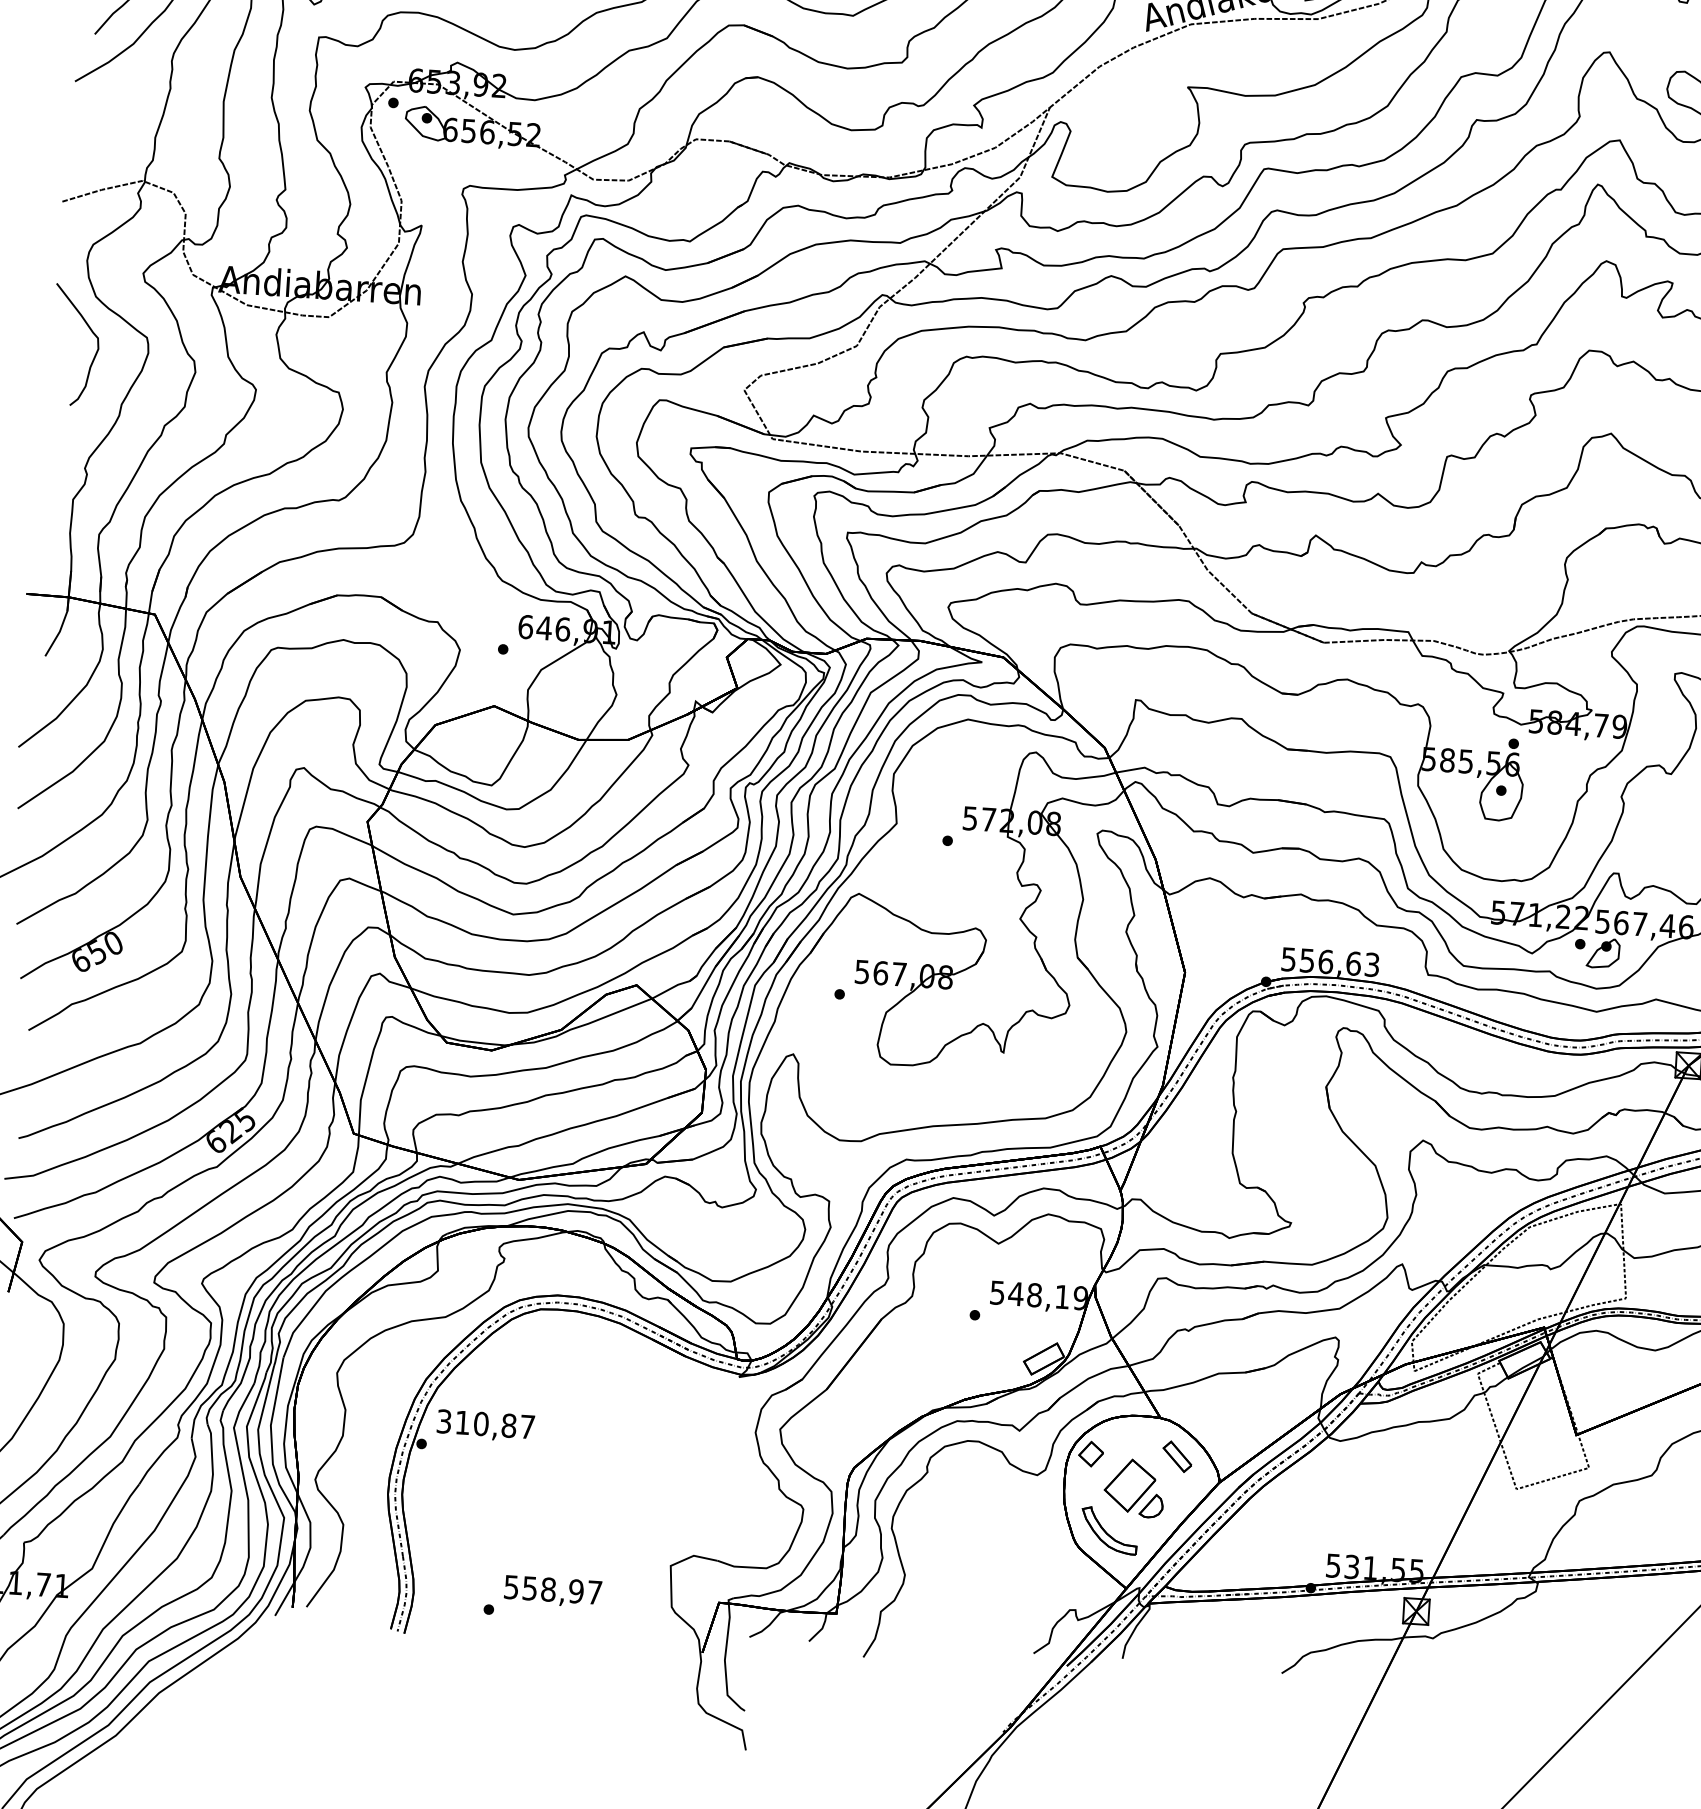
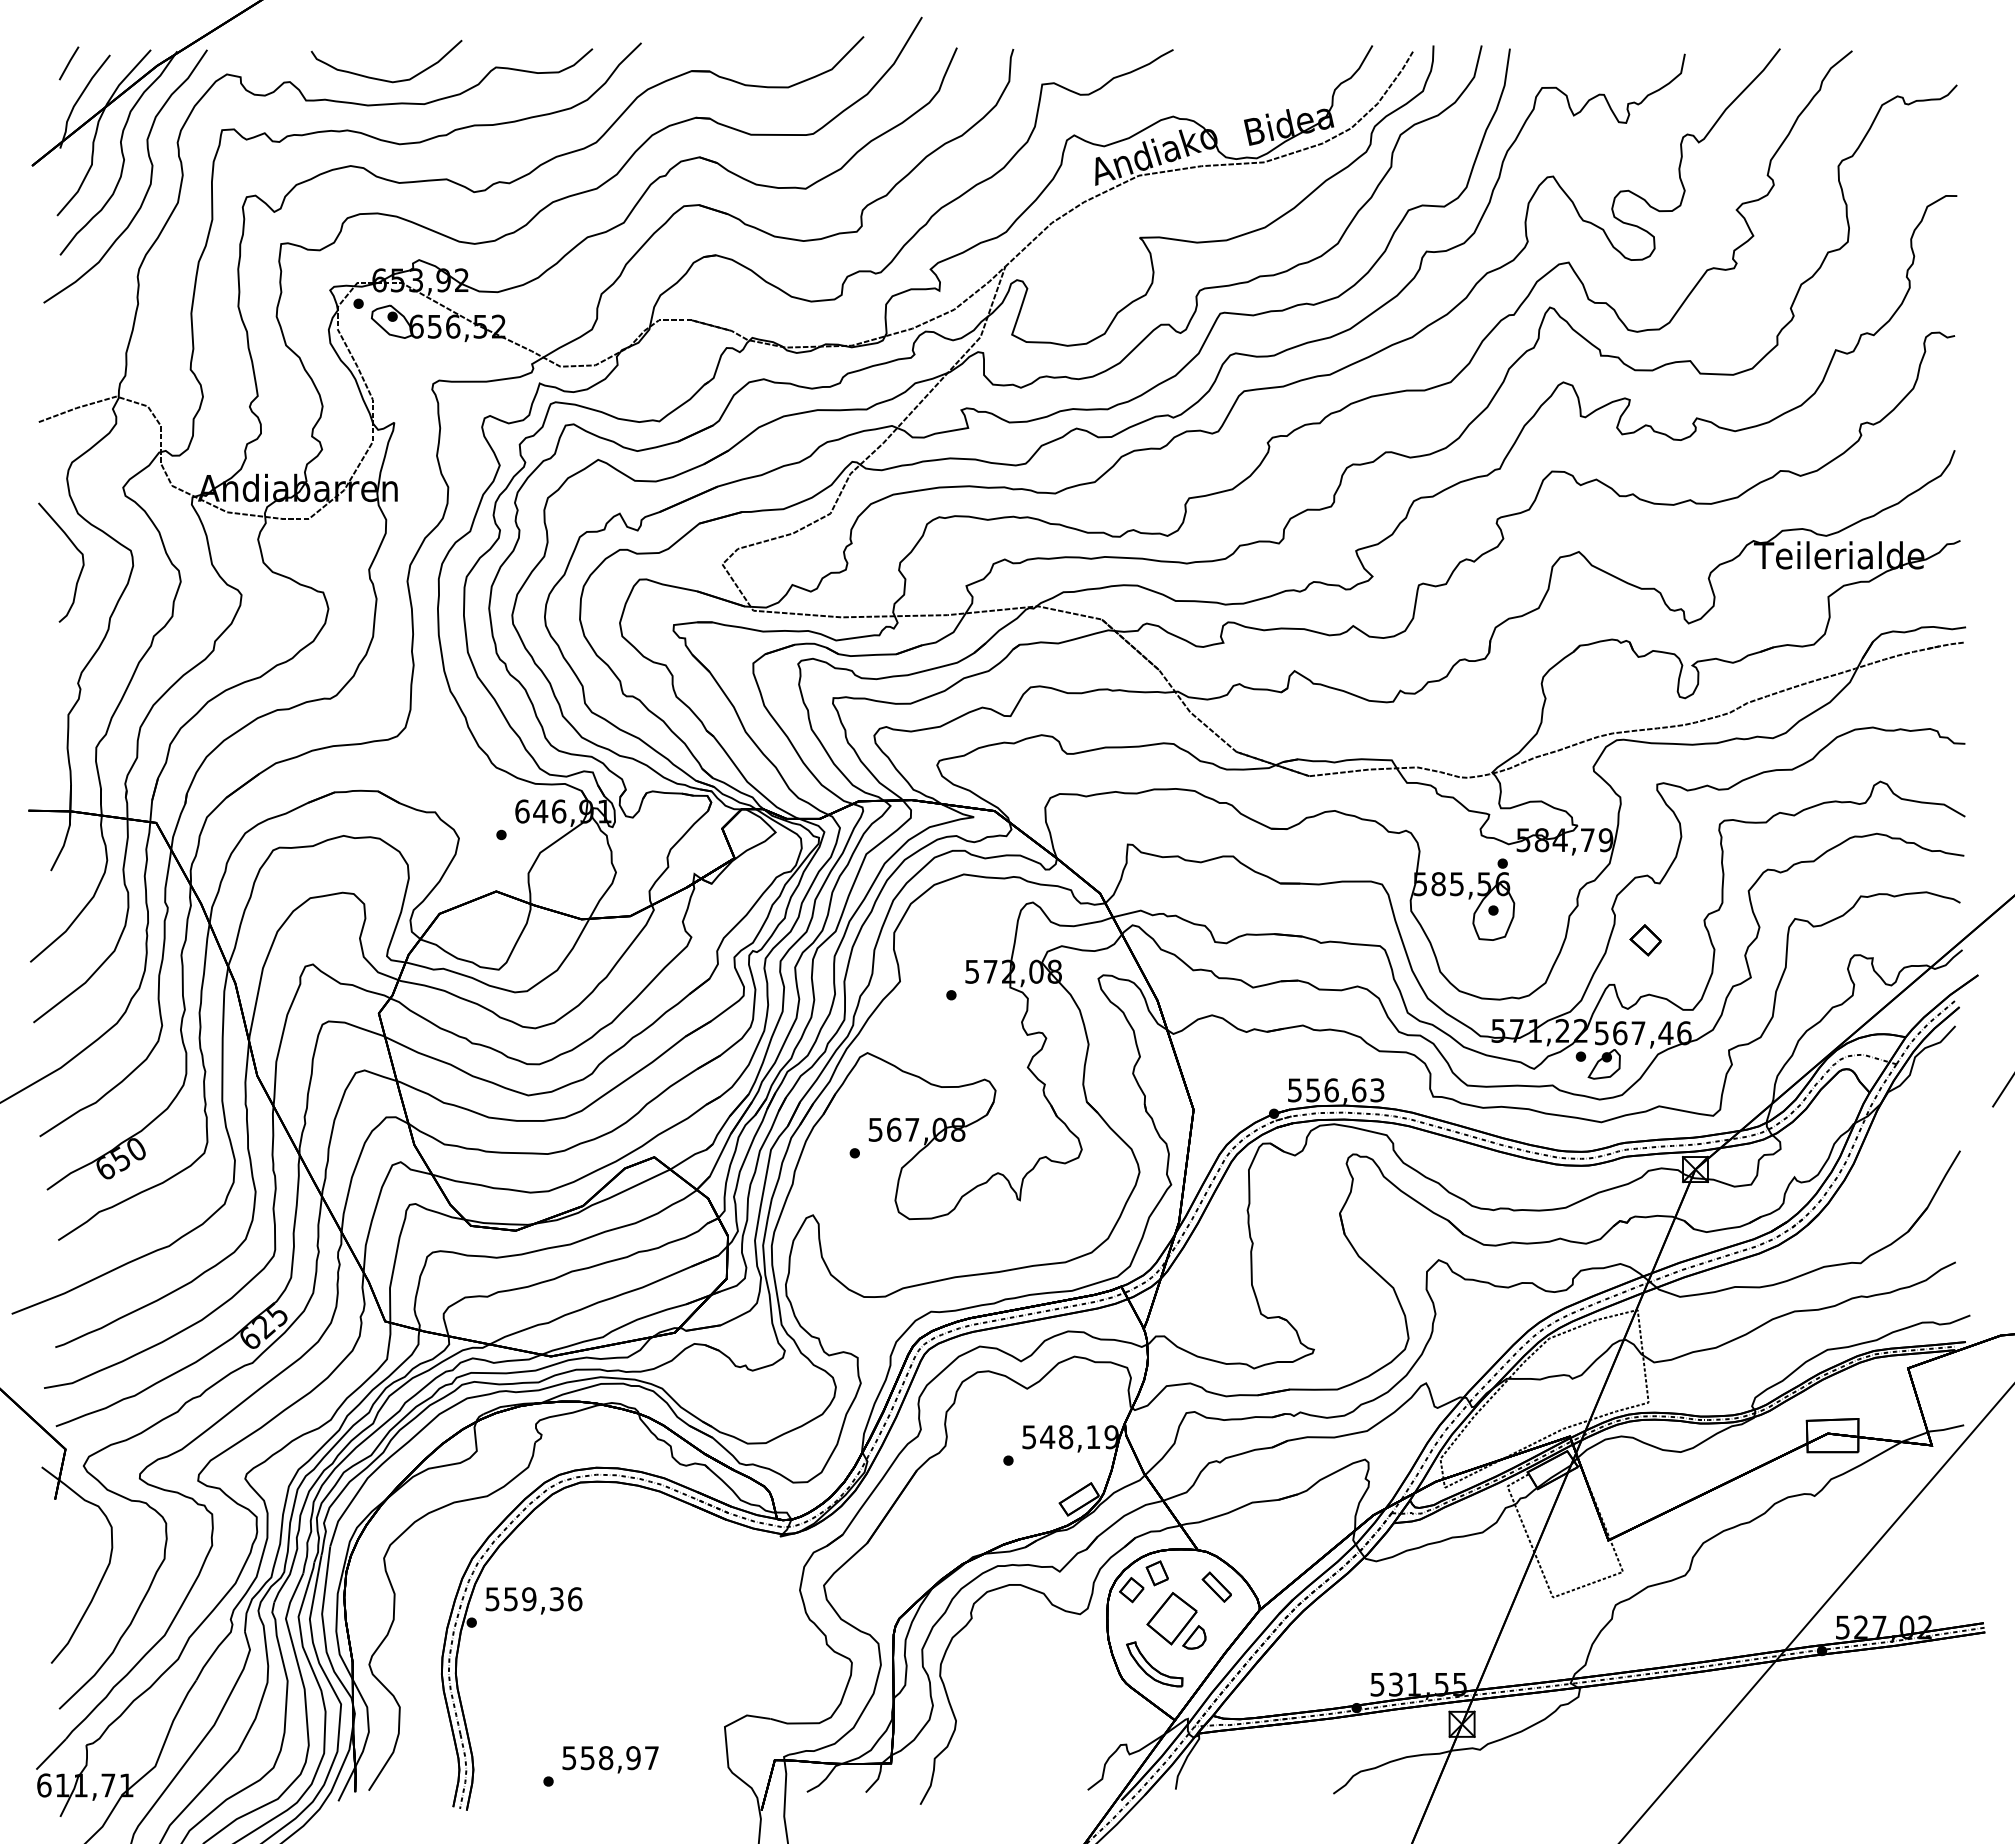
part: (1653, 830) -> (1645, 940), added
text: (486, 1424) -> (534, 1599), 310,87 -> 559,36
part: (1117, 1438) -> (1156, 1573), added

